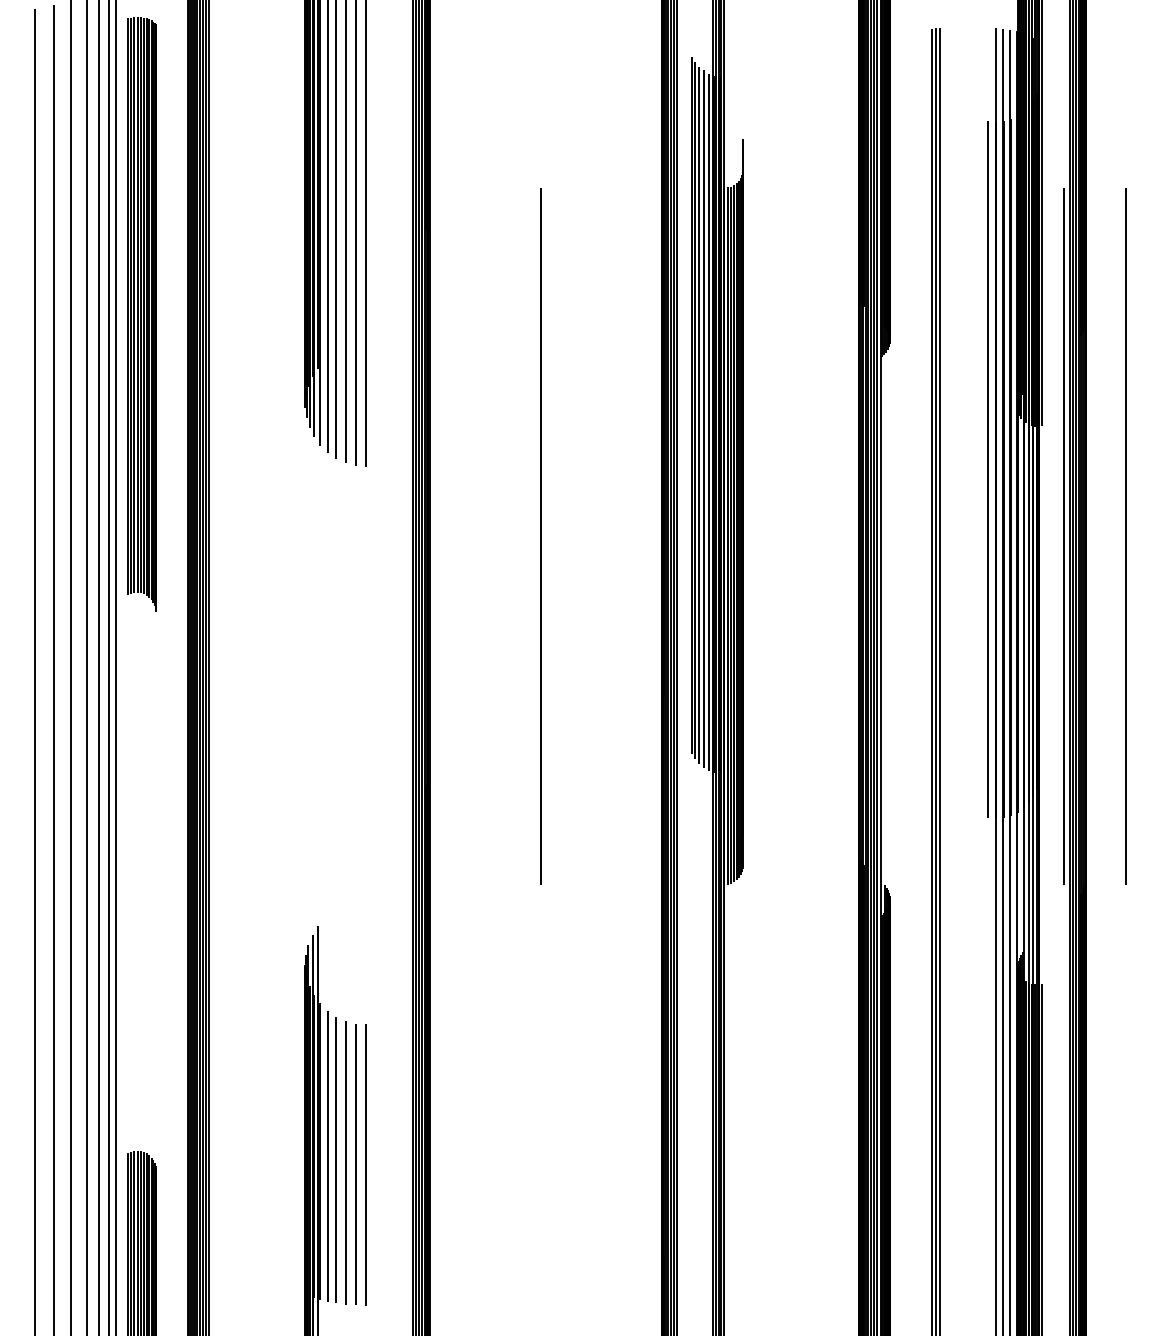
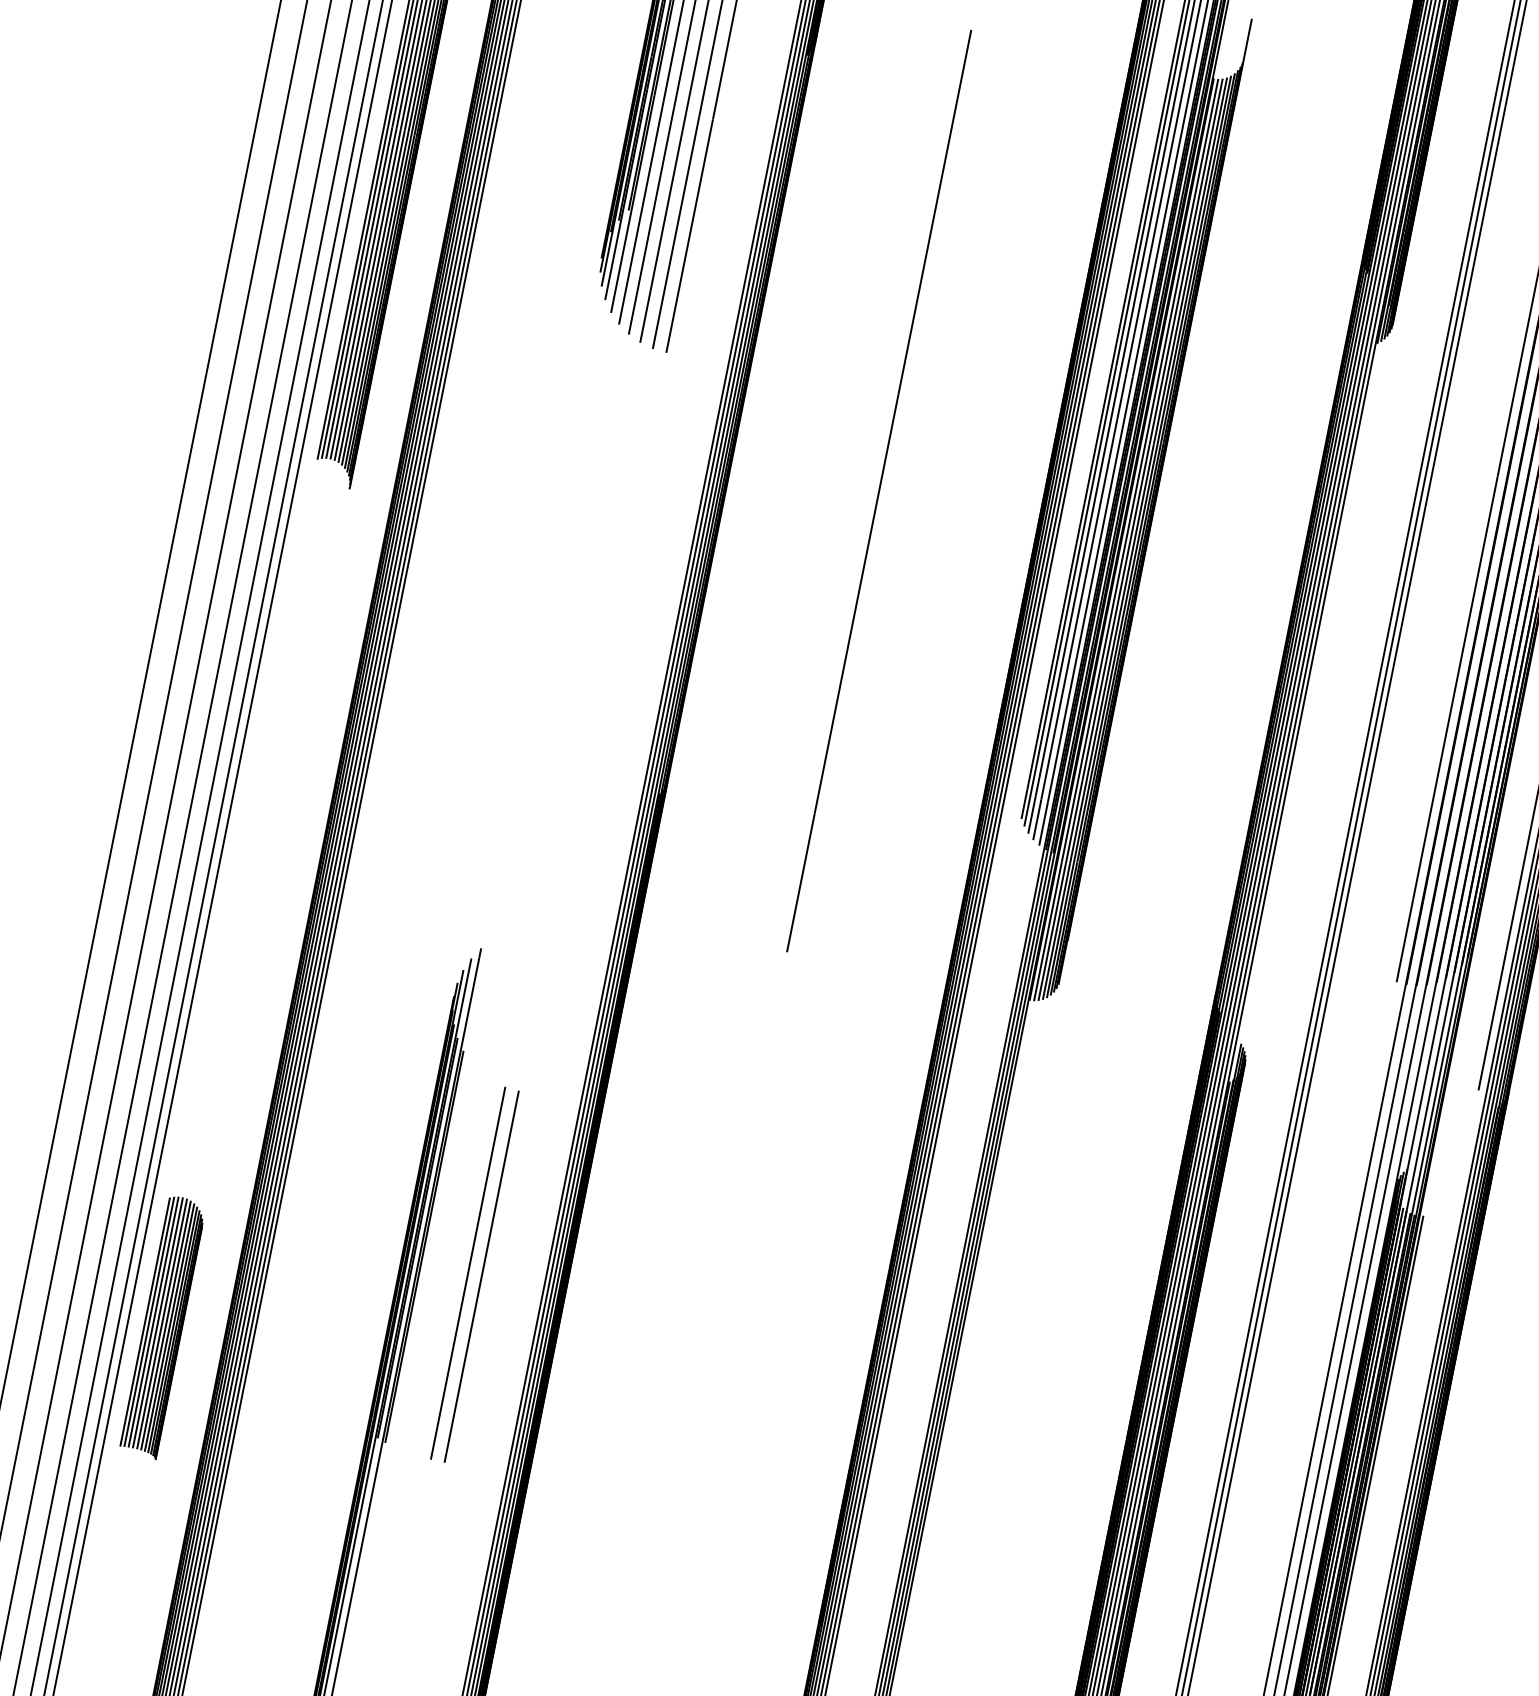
line: (327, 1155) -> (432, 1253), removed
line: (336, 1159) -> (443, 1261), removed
line: (345, 1162) -> (454, 1267), removed

